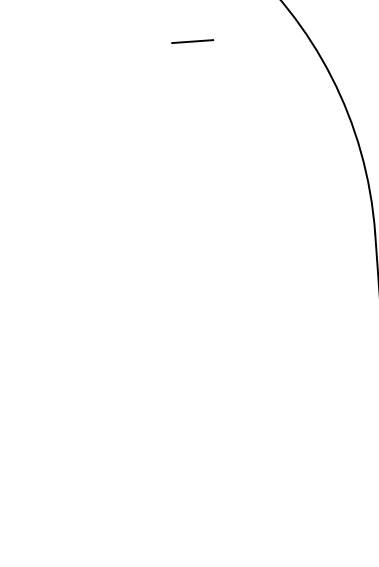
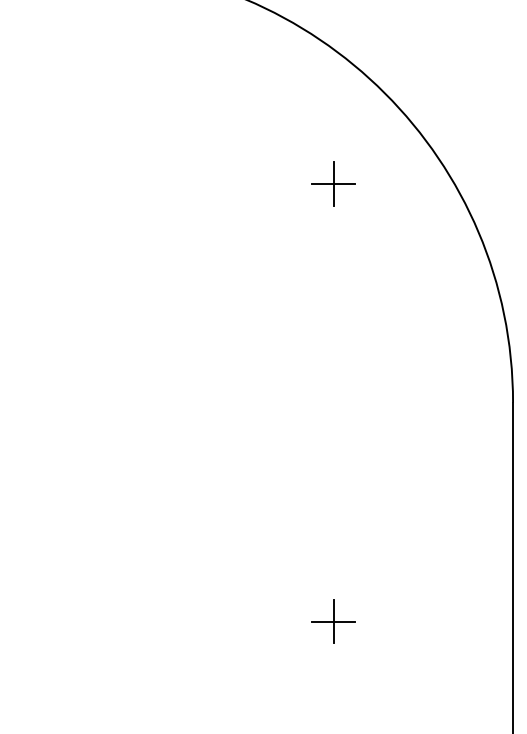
line: (192, 41) -> (333, 183), added
part: (222, 450) -> (333, 621), added

